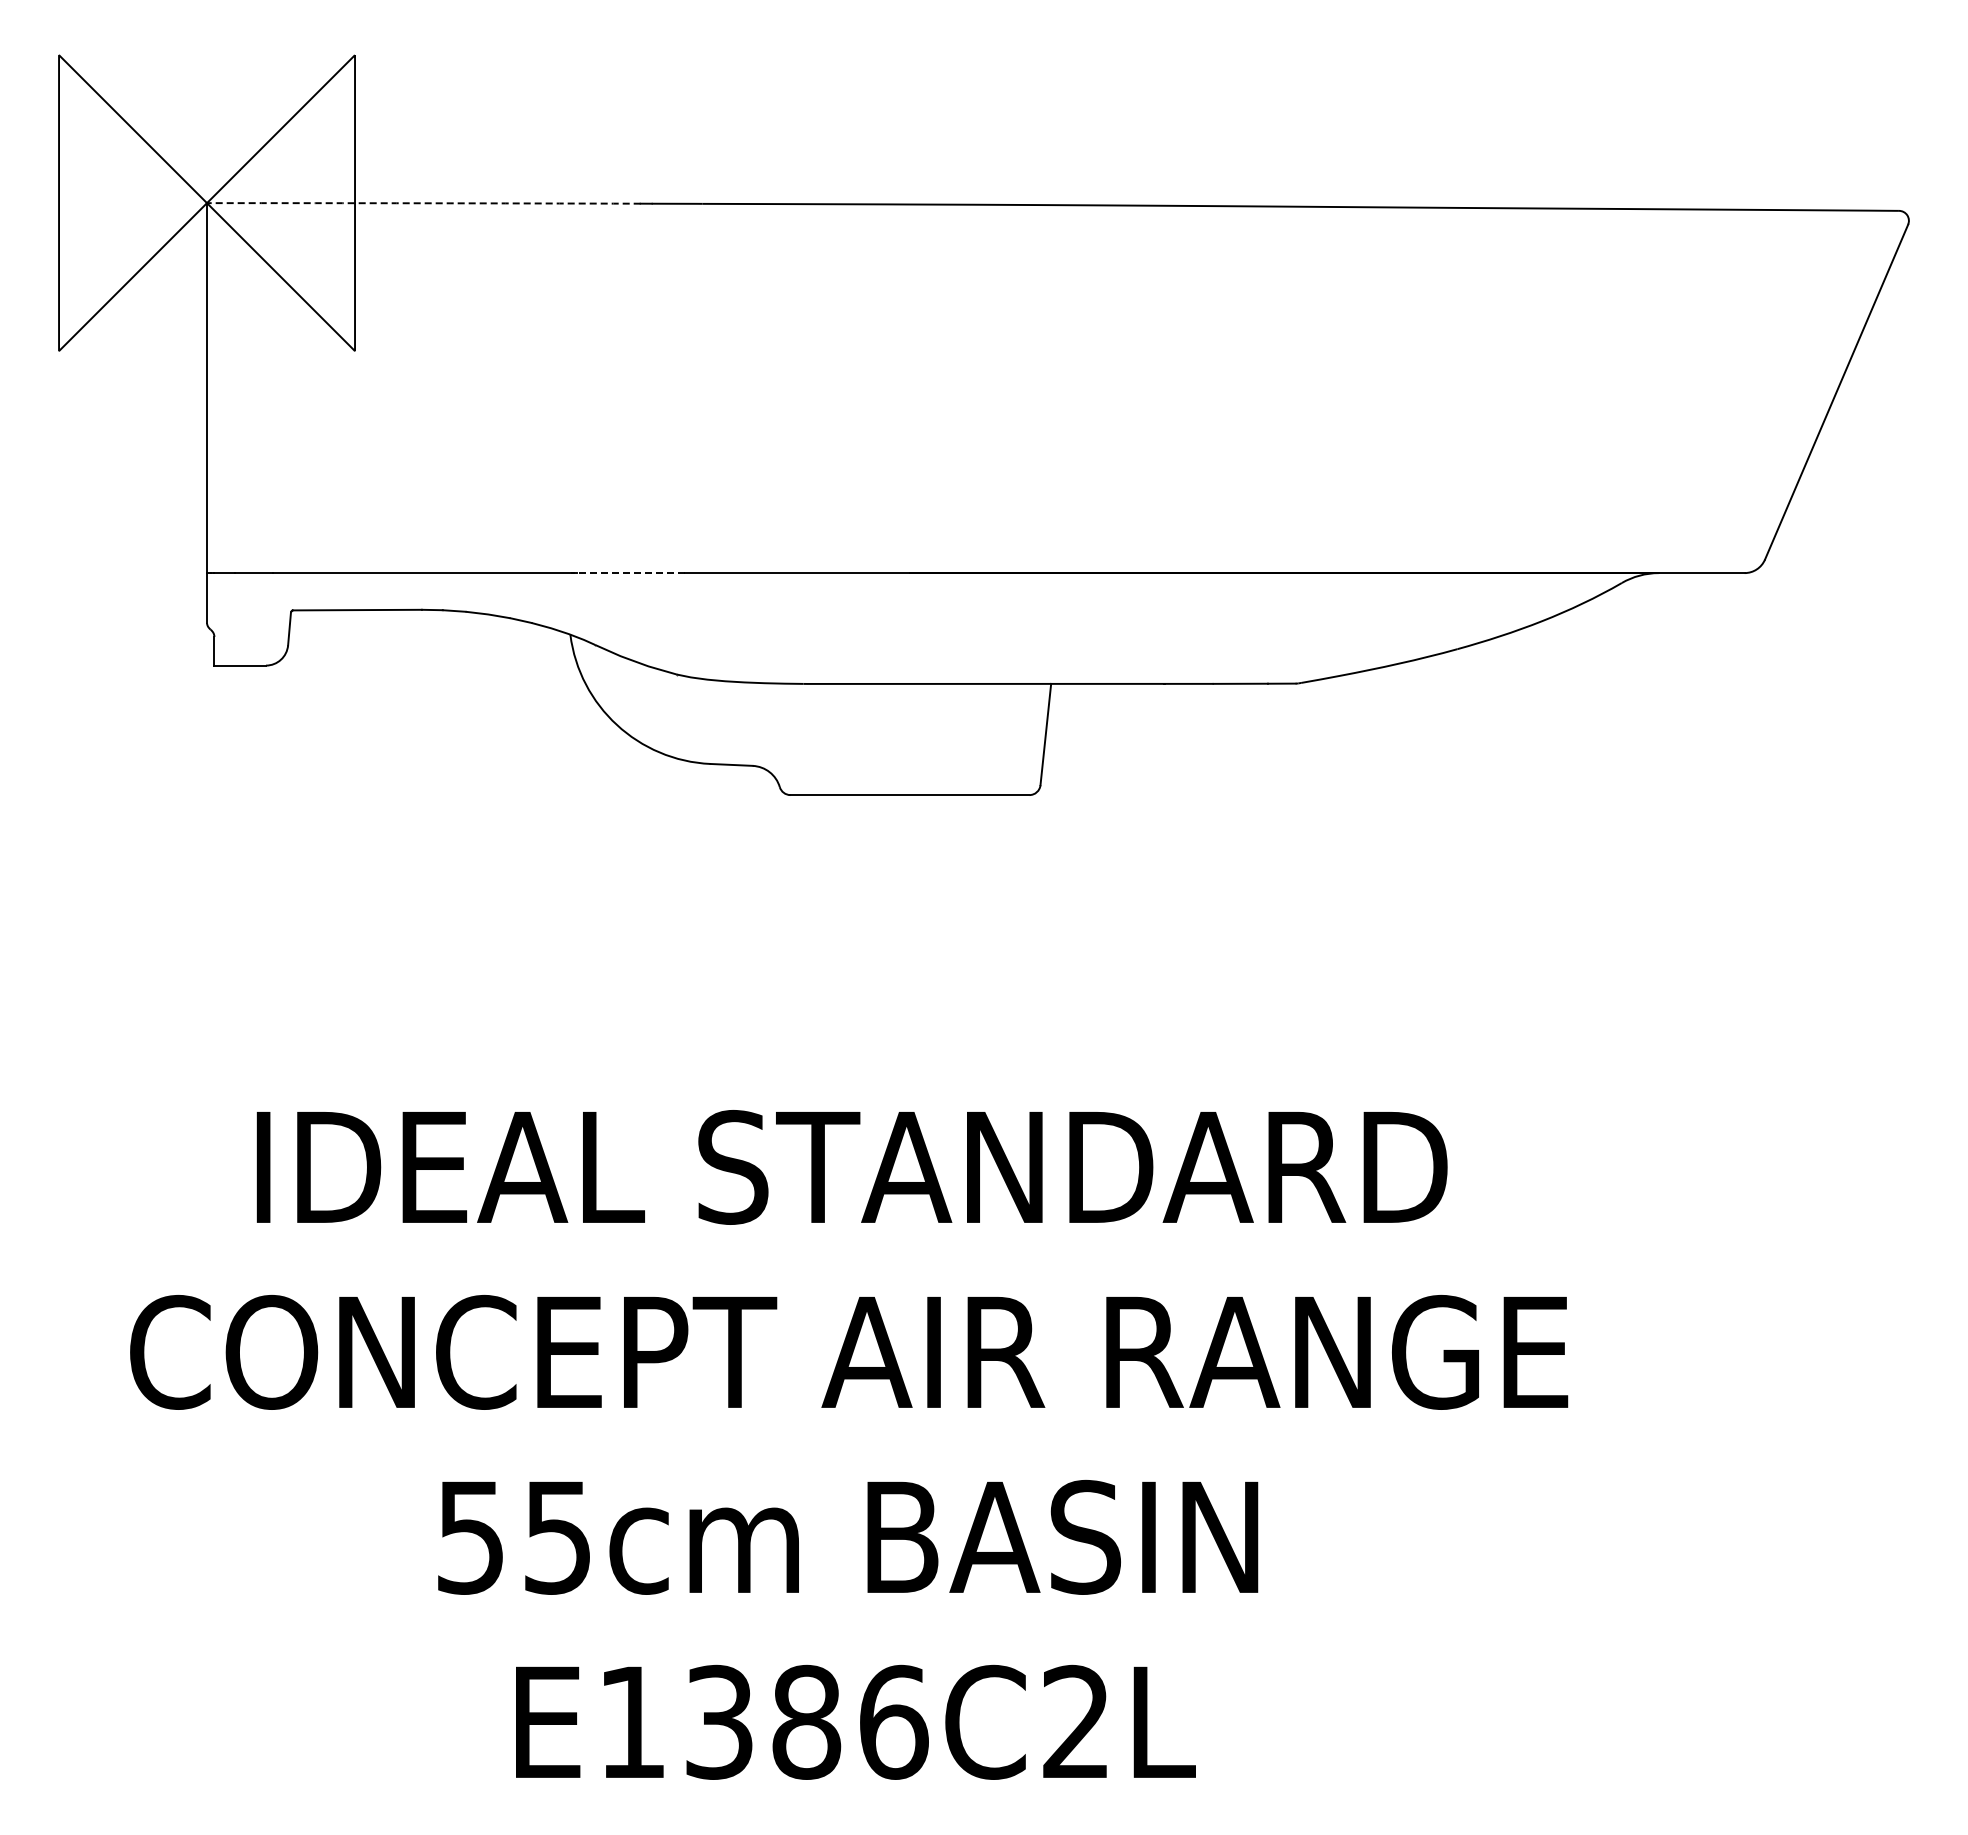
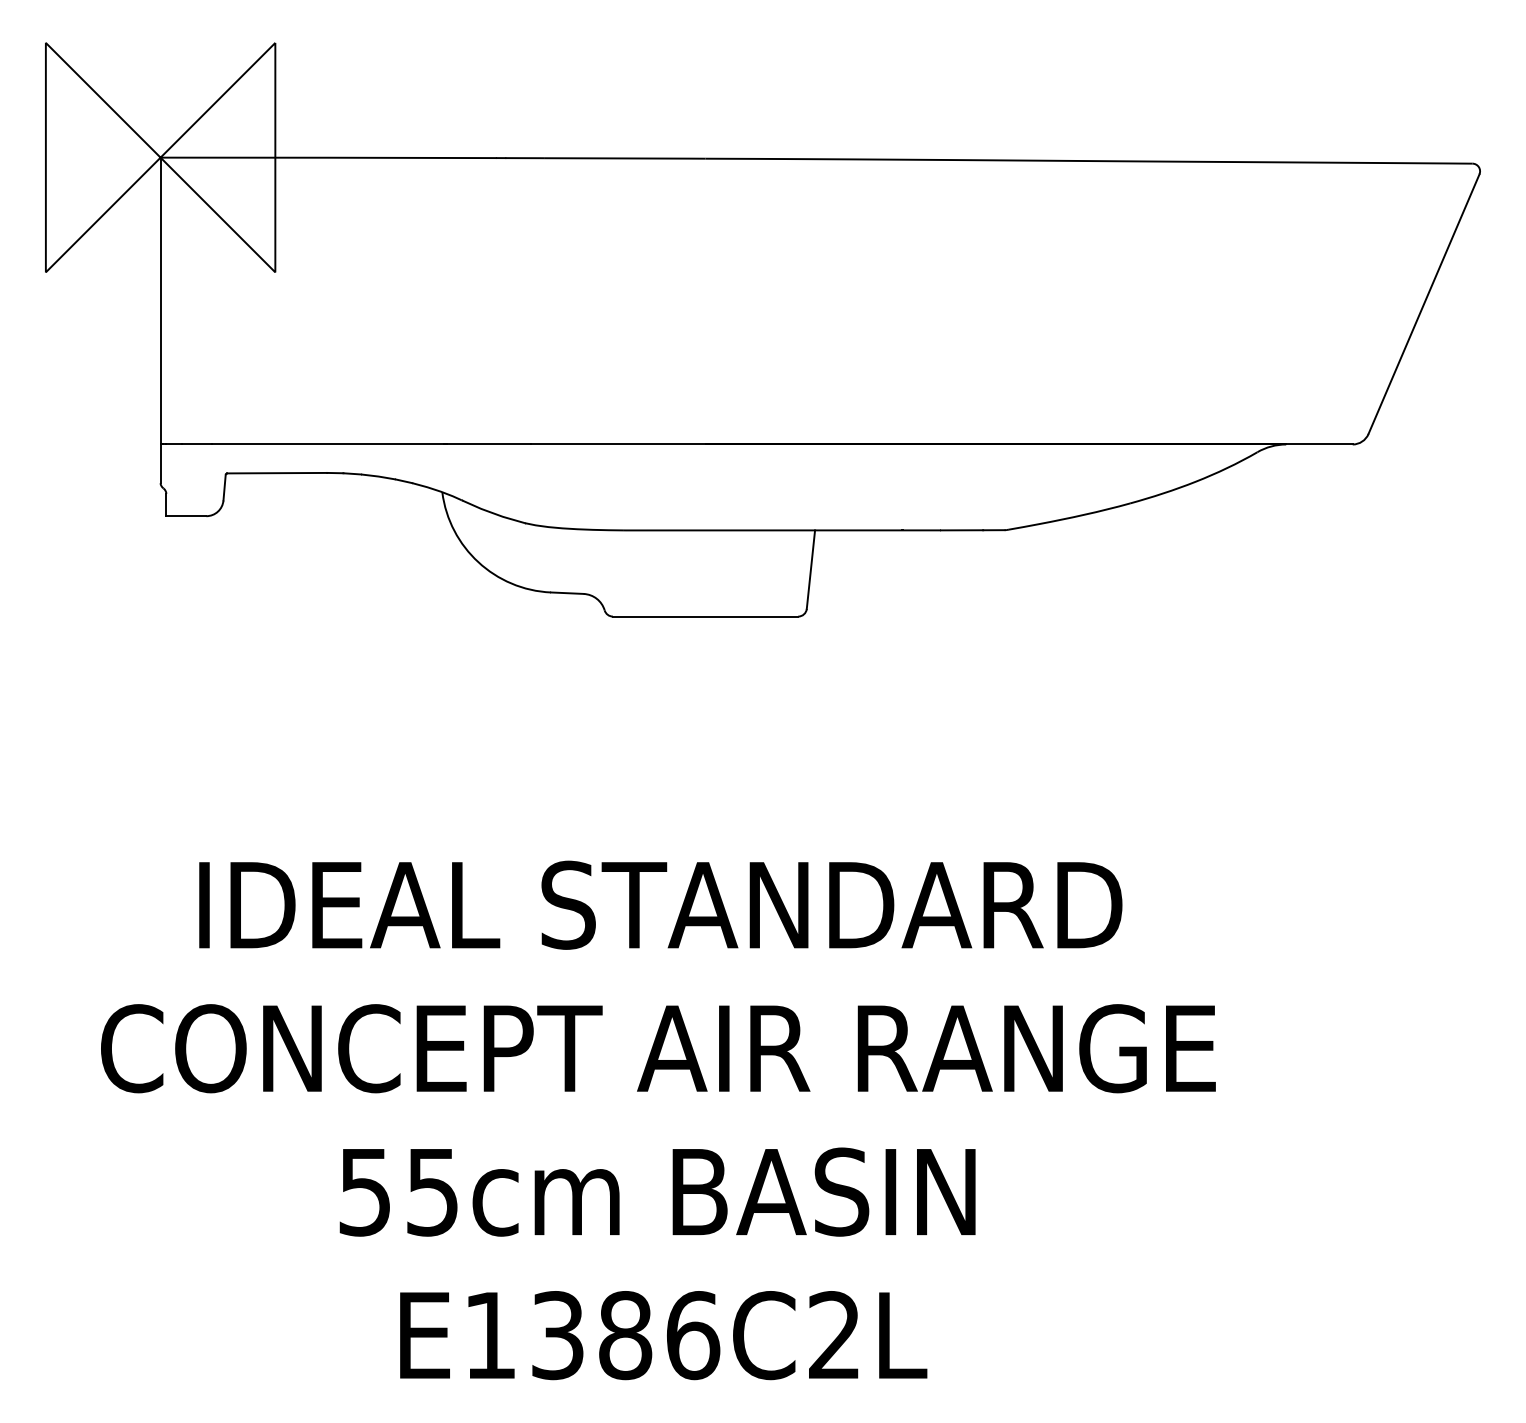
arc: (423, 203) -> (328, 157), dashed -> solid
line: (630, 573) -> (488, 444), dashed -> solid

